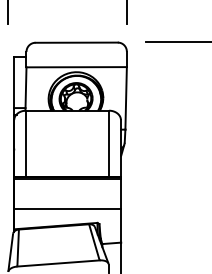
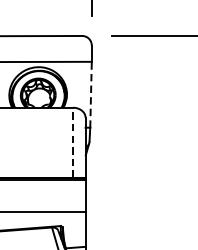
line: (126, 97) -> (91, 93), solid -> dashed
line: (109, 143) -> (73, 142), solid -> dashed

